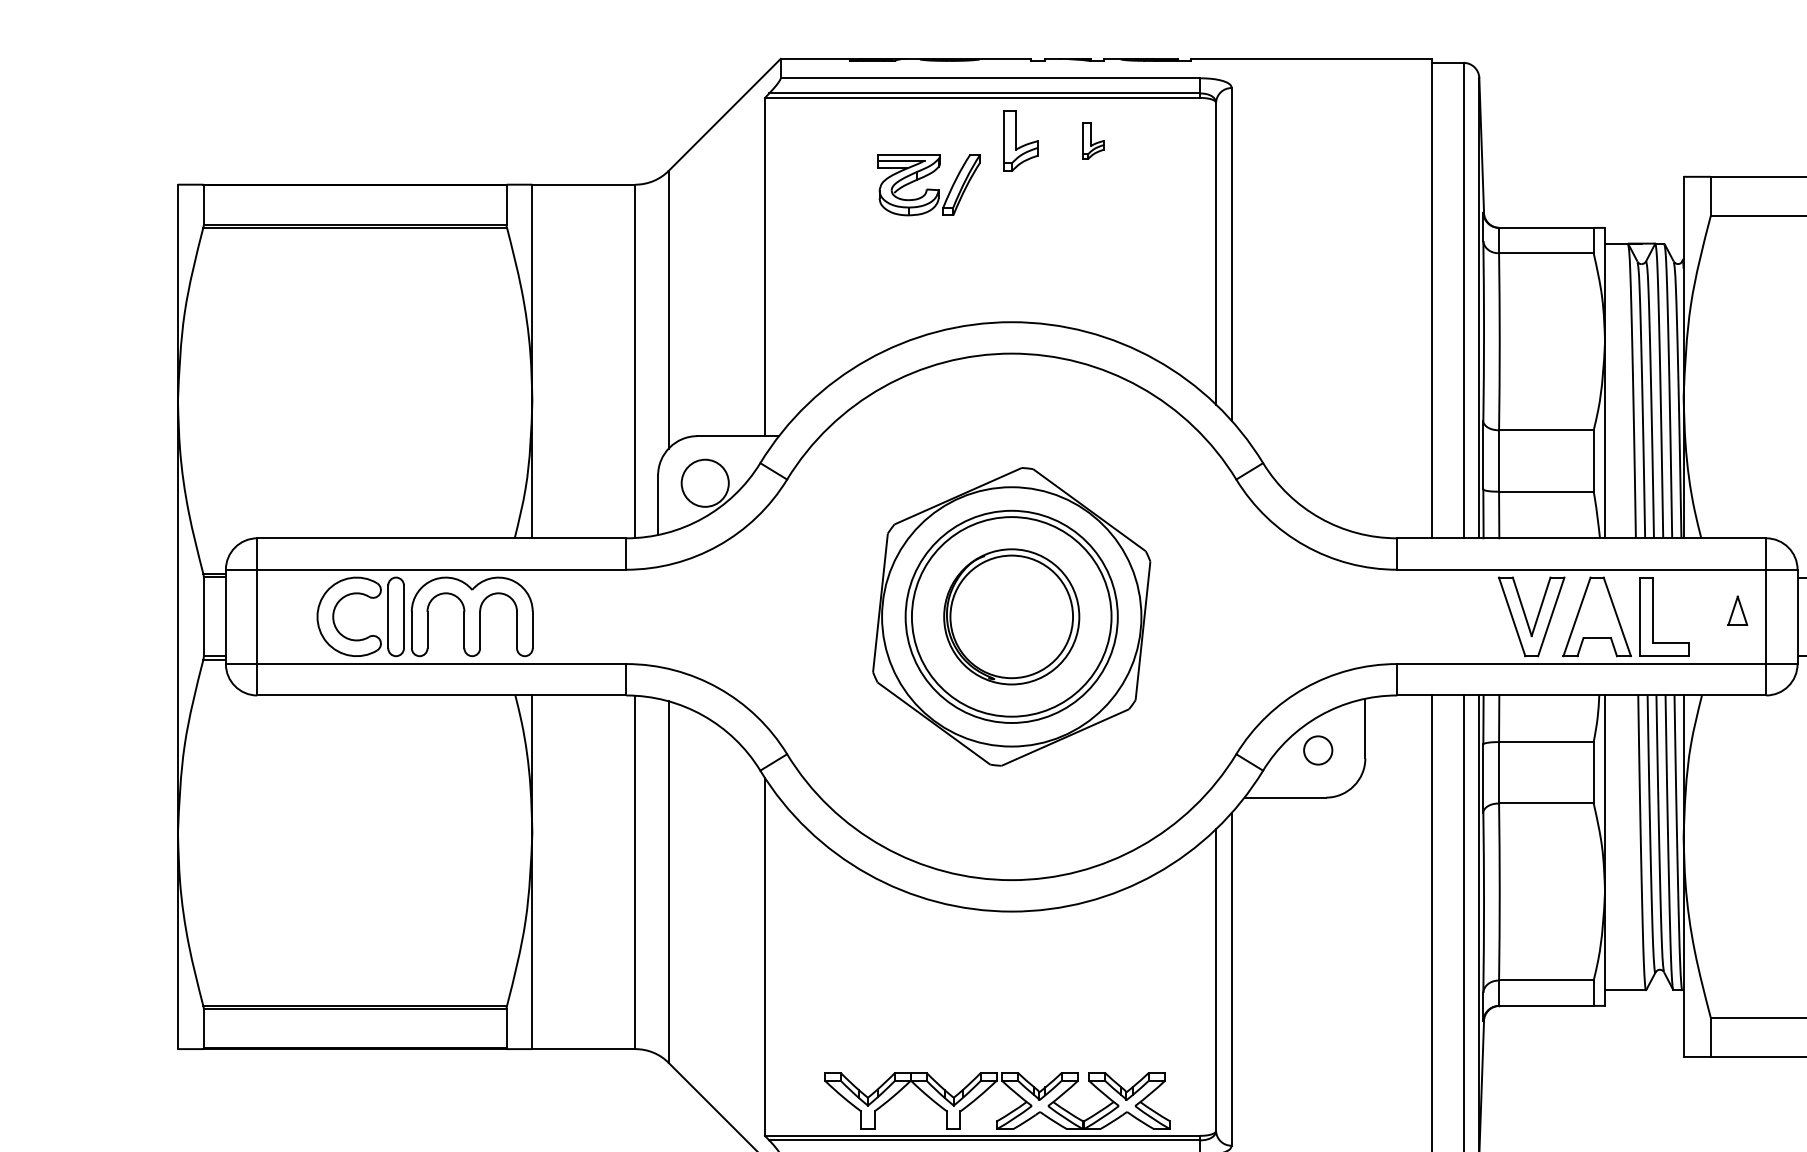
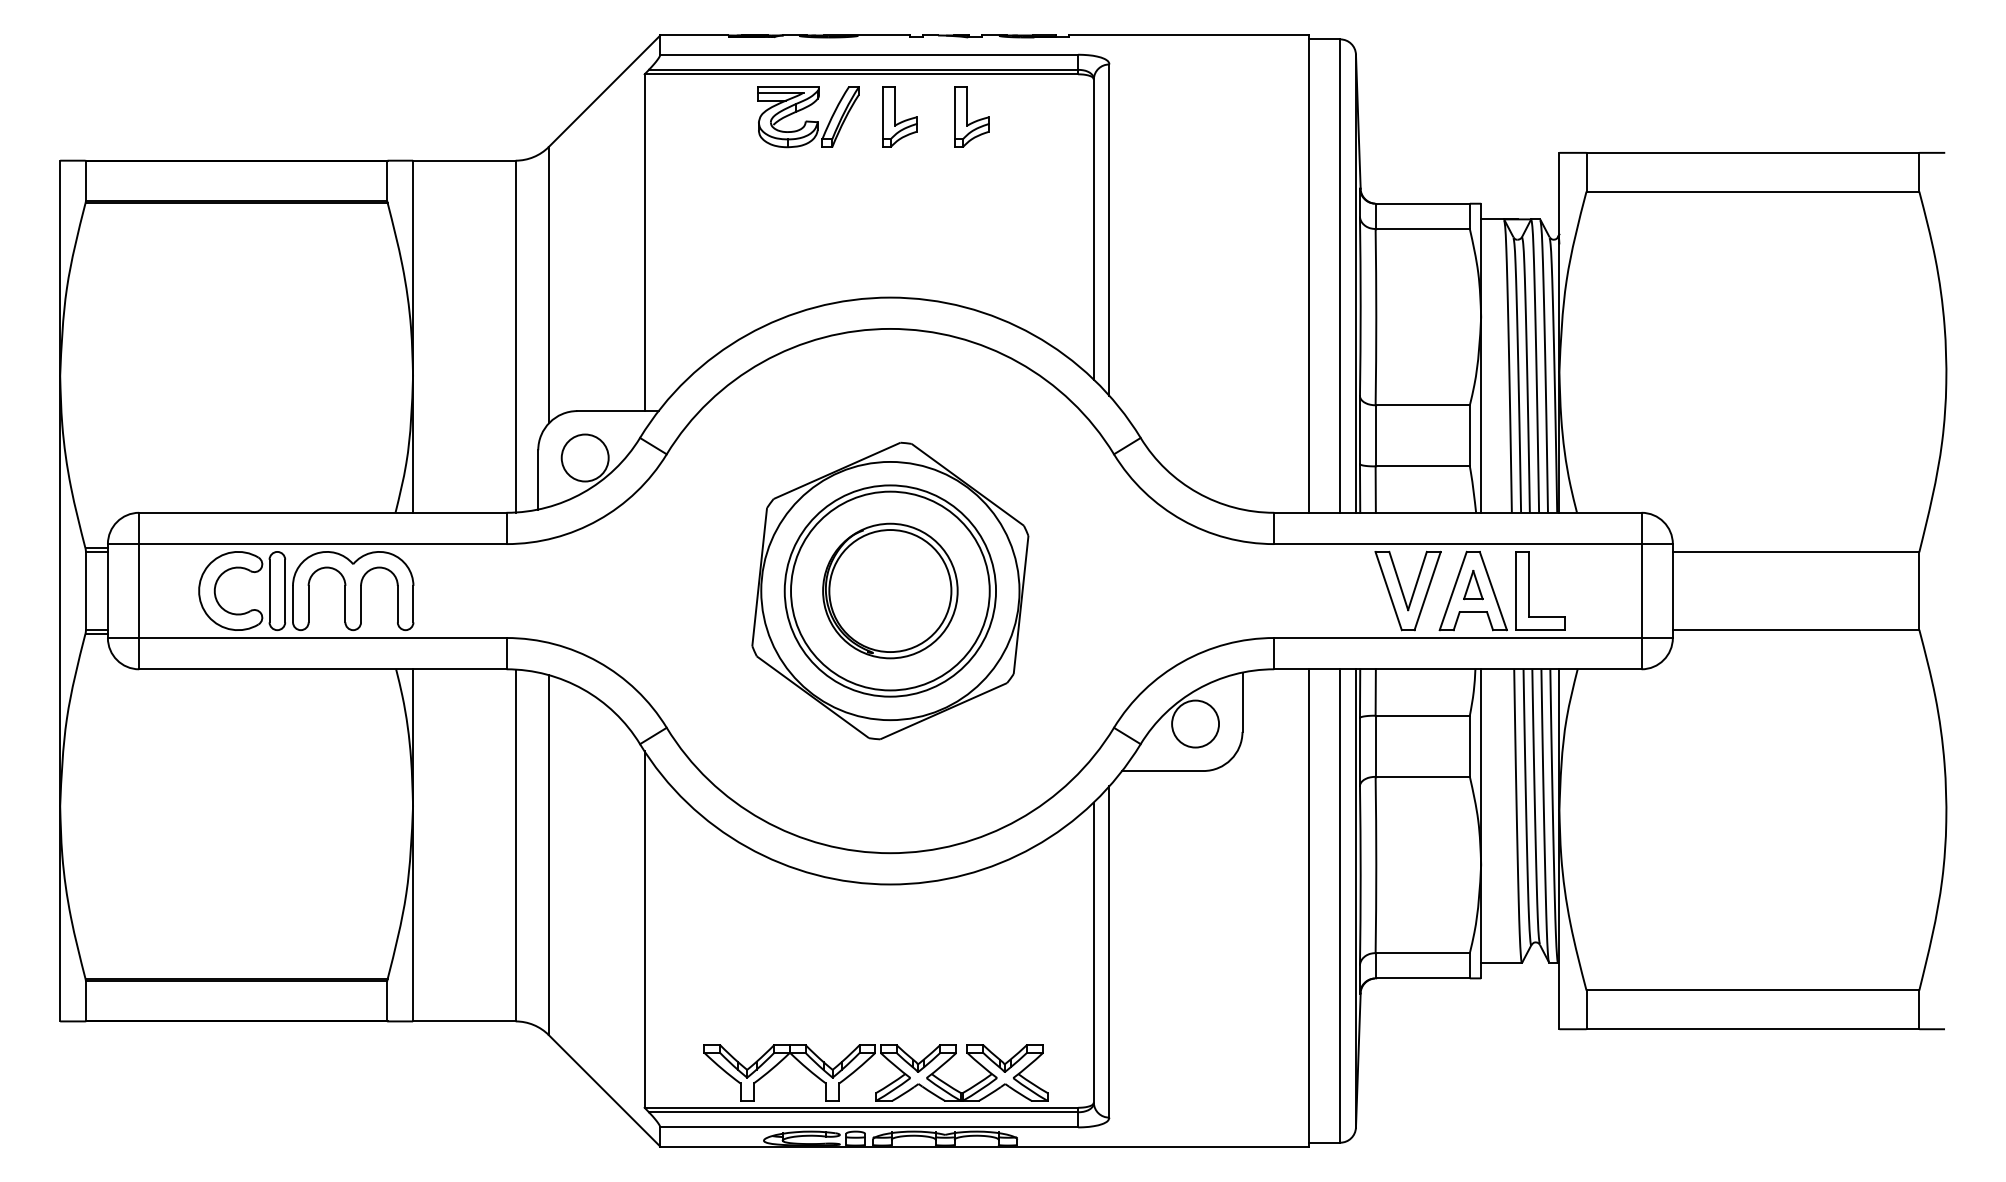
part: (1093, 140) -> (971, 116), size x1.67
part: (929, 185) -> (808, 117), moved
part: (1737, 611) -> (1473, 585), moved
circle: (1318, 749) -> (1195, 723), size x1.67

